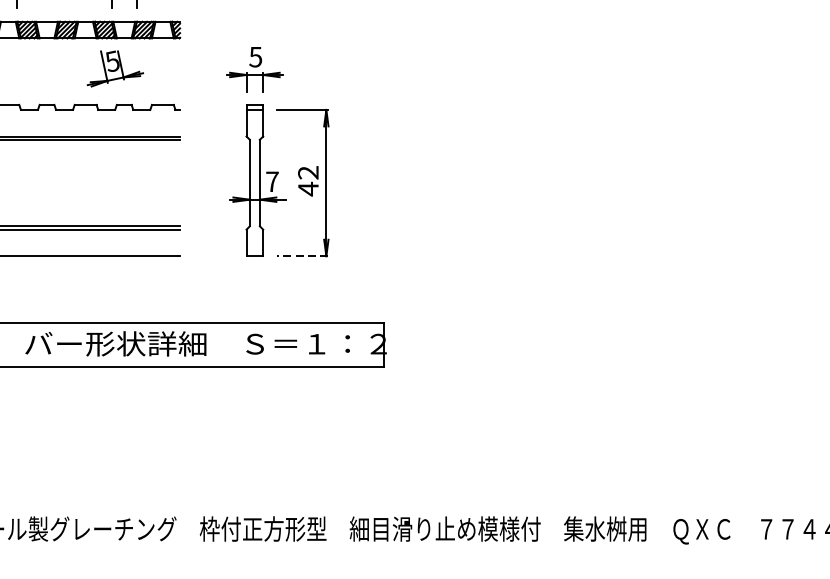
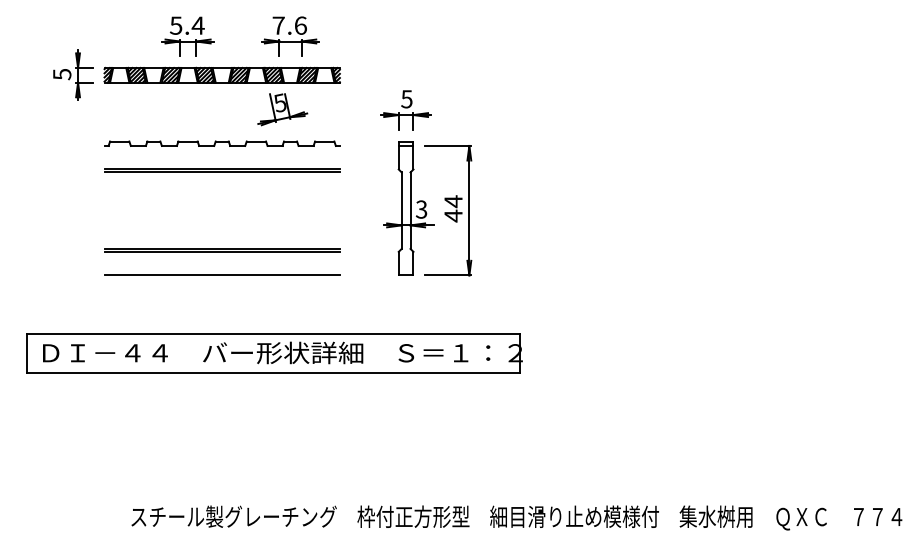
text: (308, 172) -> (453, 201), 42 -> 44
text: (272, 181) -> (421, 209), 7 -> 3
line: (302, 256) -> (448, 275), dashed -> solid

